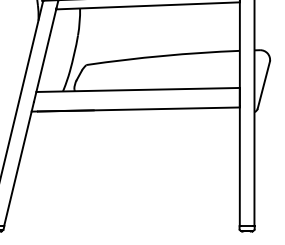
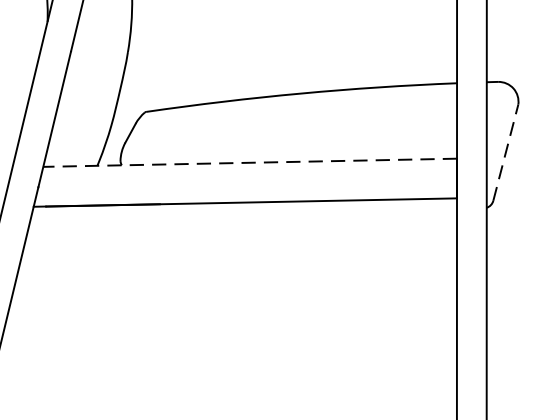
line: (263, 84) -> (505, 151), solid -> dashed
line: (138, 89) -> (250, 161), solid -> dashed

